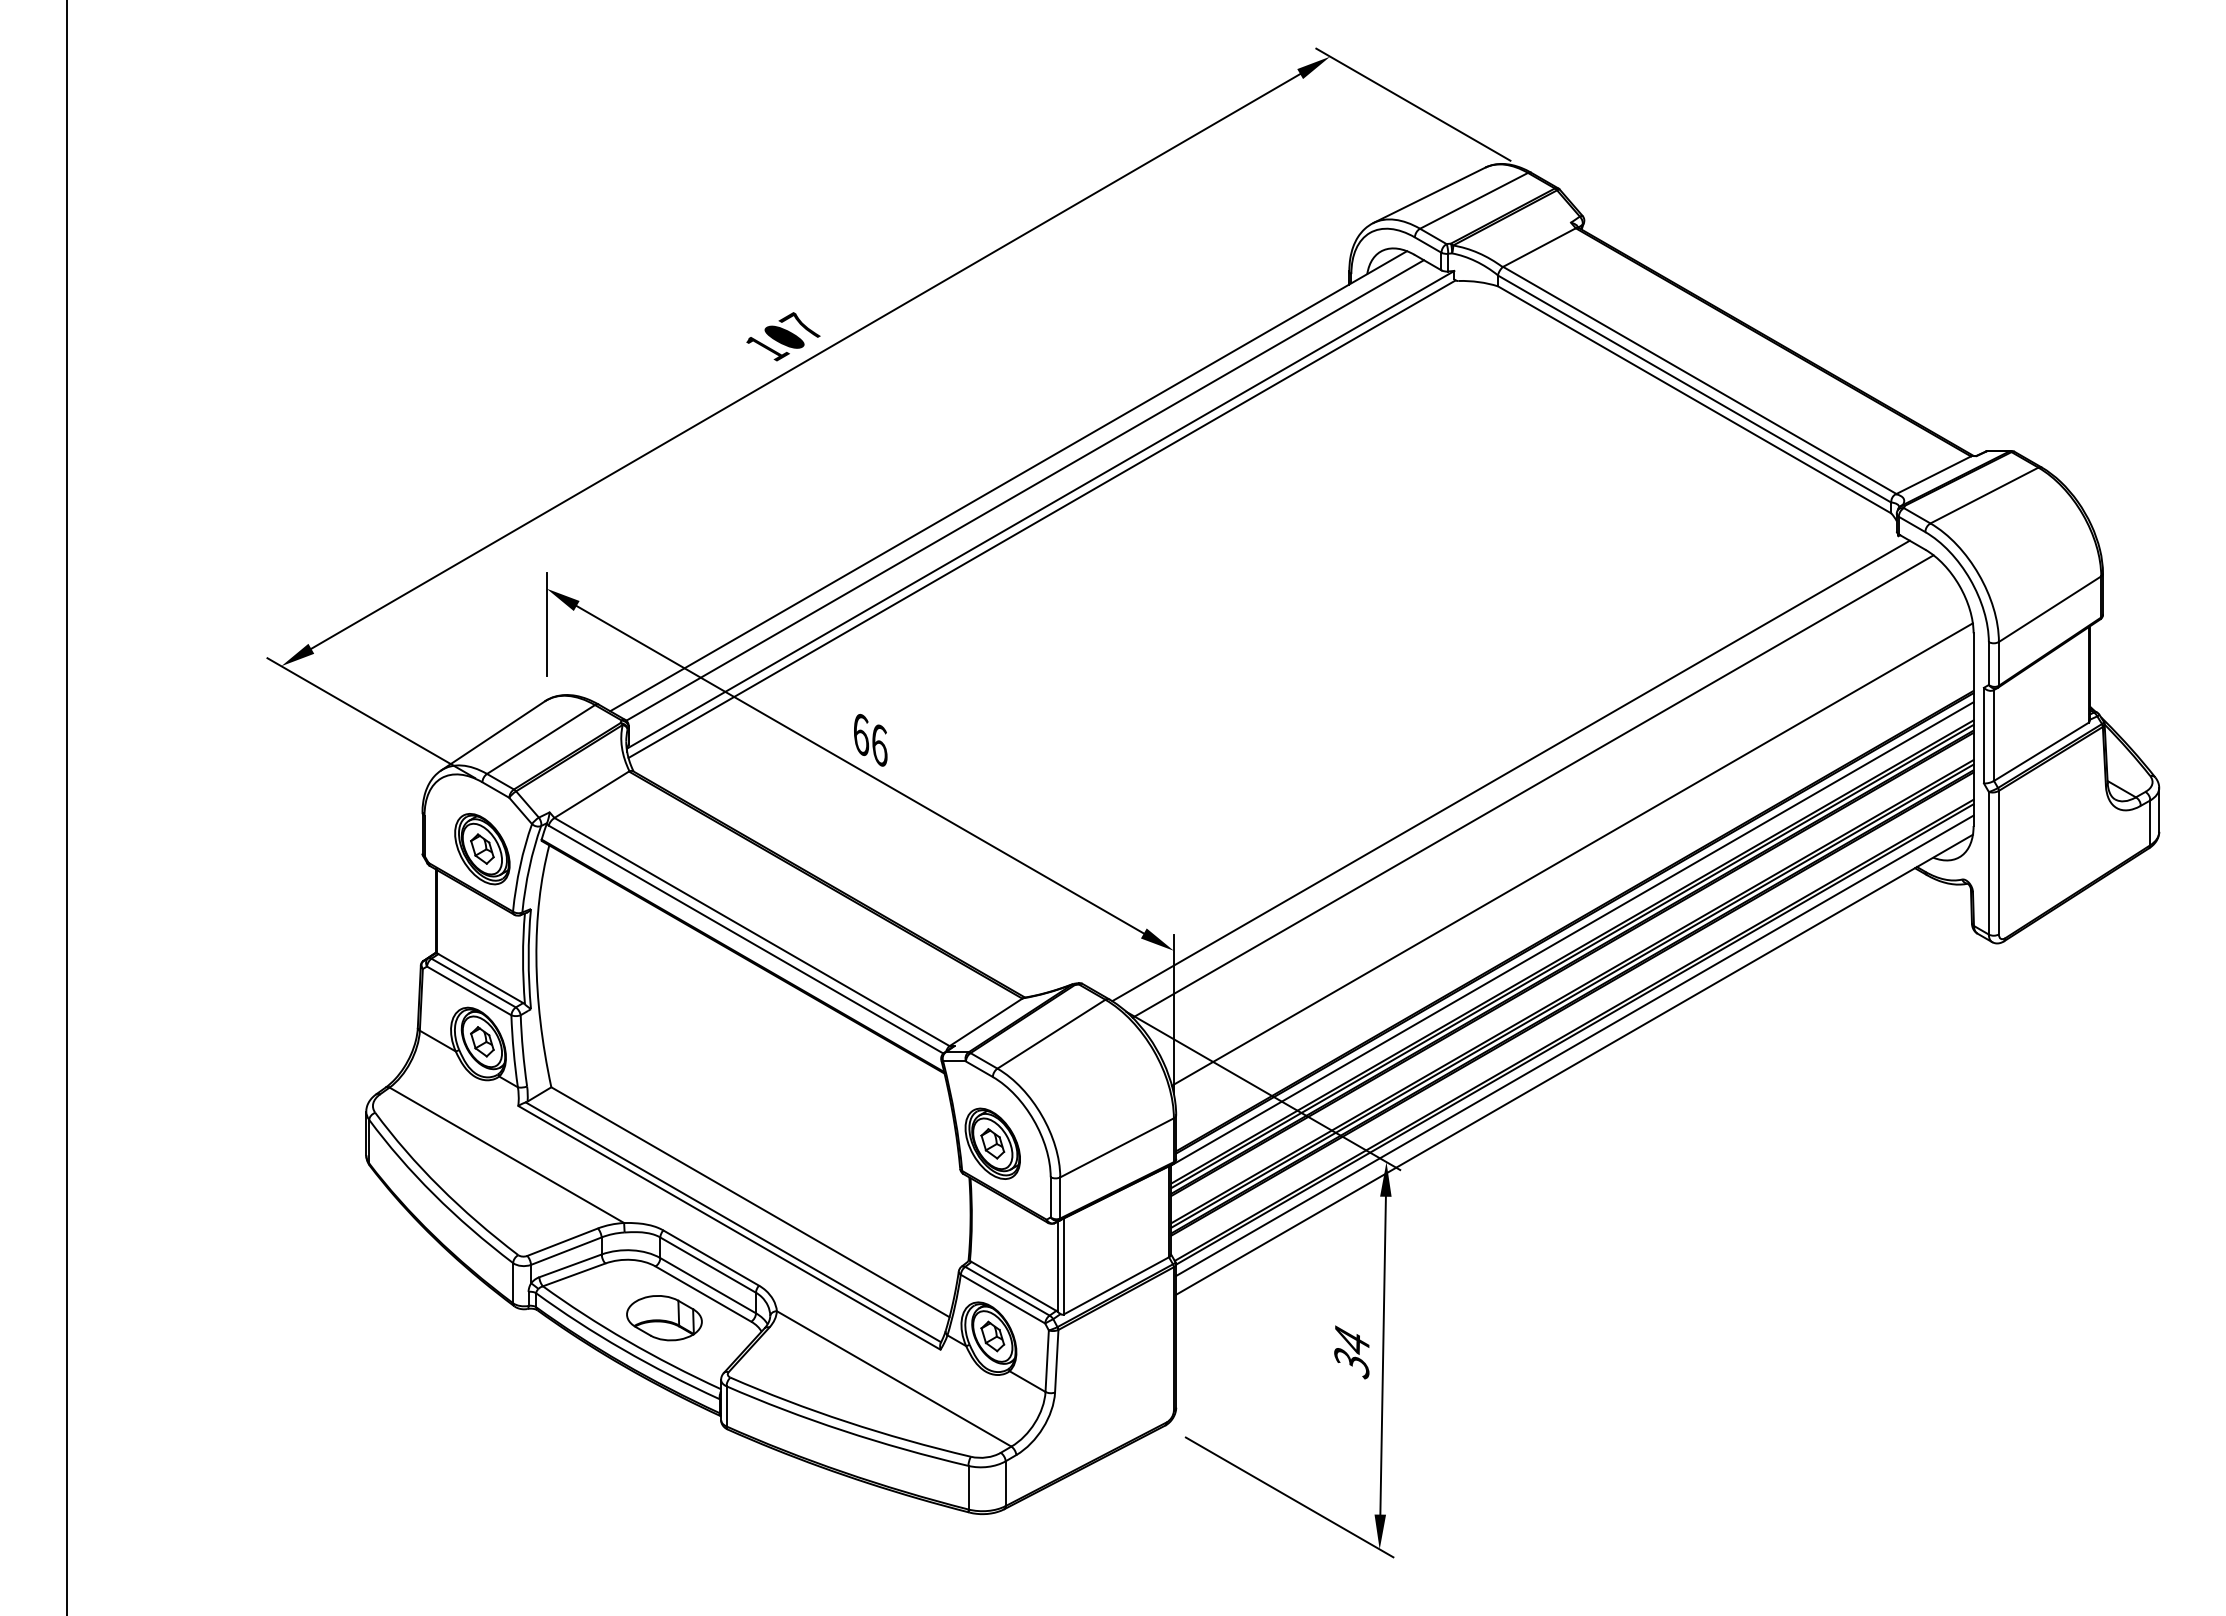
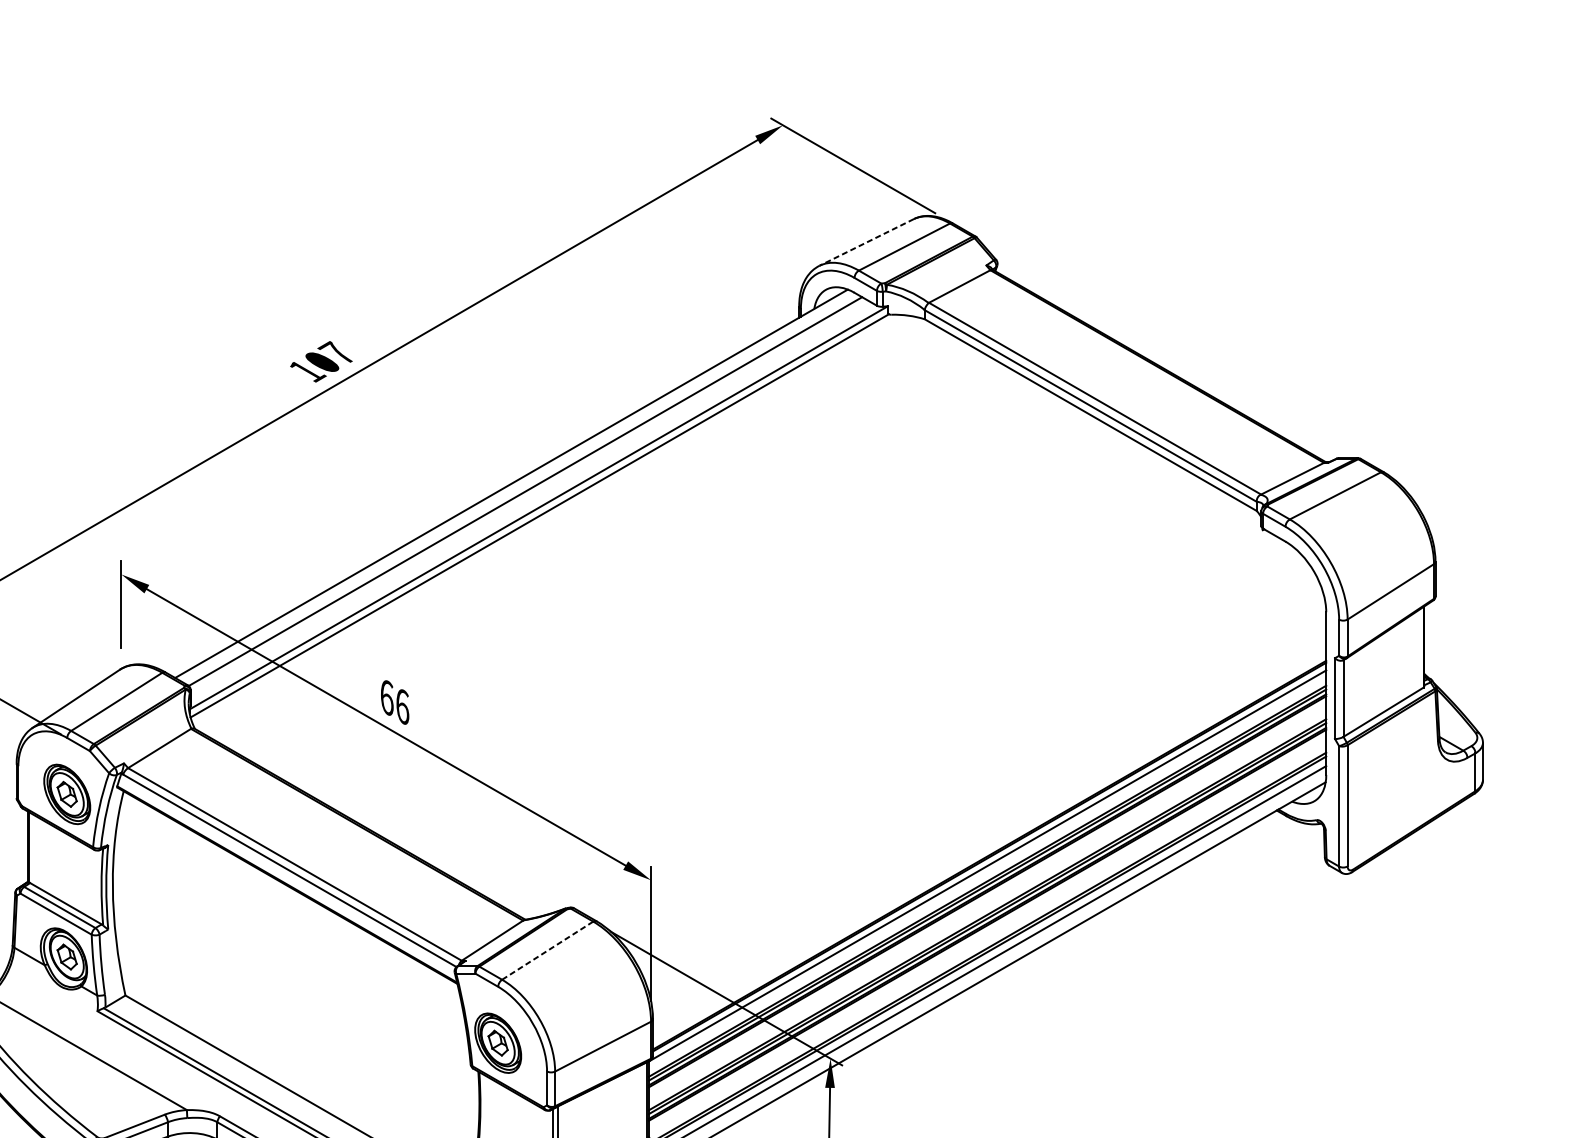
line: (1428, 195) -> (866, 242), solid -> dashed
line: (1510, 770) -> (935, 728), removed
line: (1532, 786) -> (953, 741), removed
line: (1571, 854) -> (986, 798), removed
line: (1051, 1034) -> (547, 950), solid -> dashed

